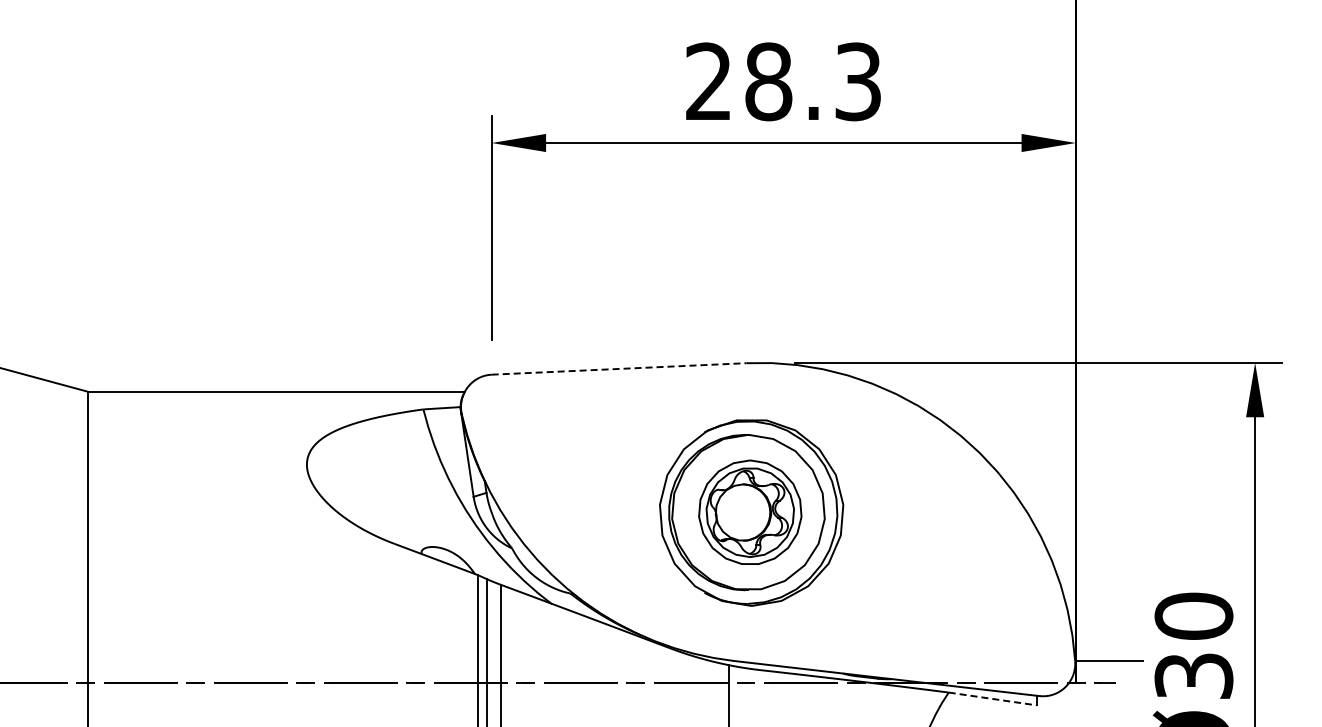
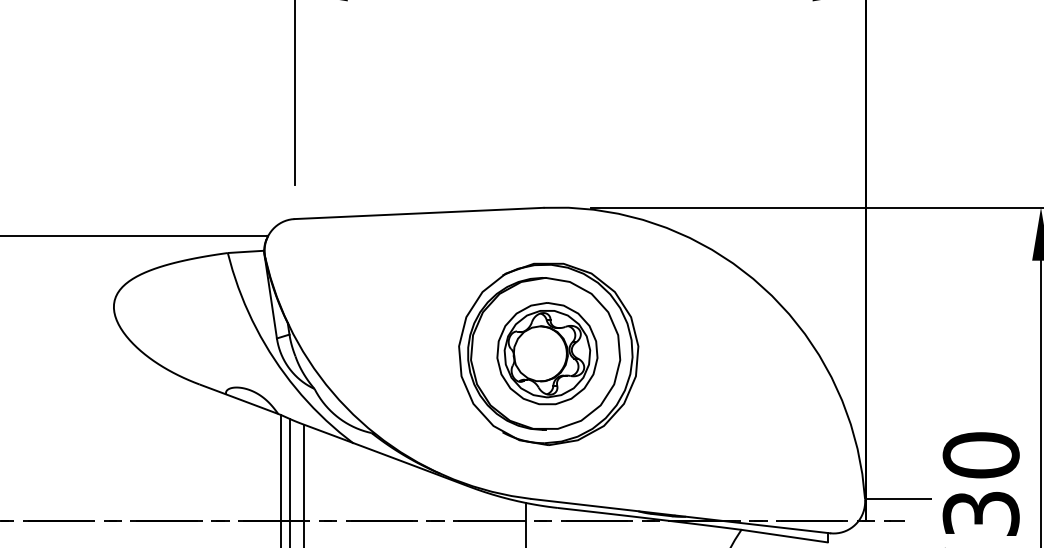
line: (619, 368) -> (419, 213), dashed -> solid
line: (993, 699) -> (785, 536), dashed -> solid

